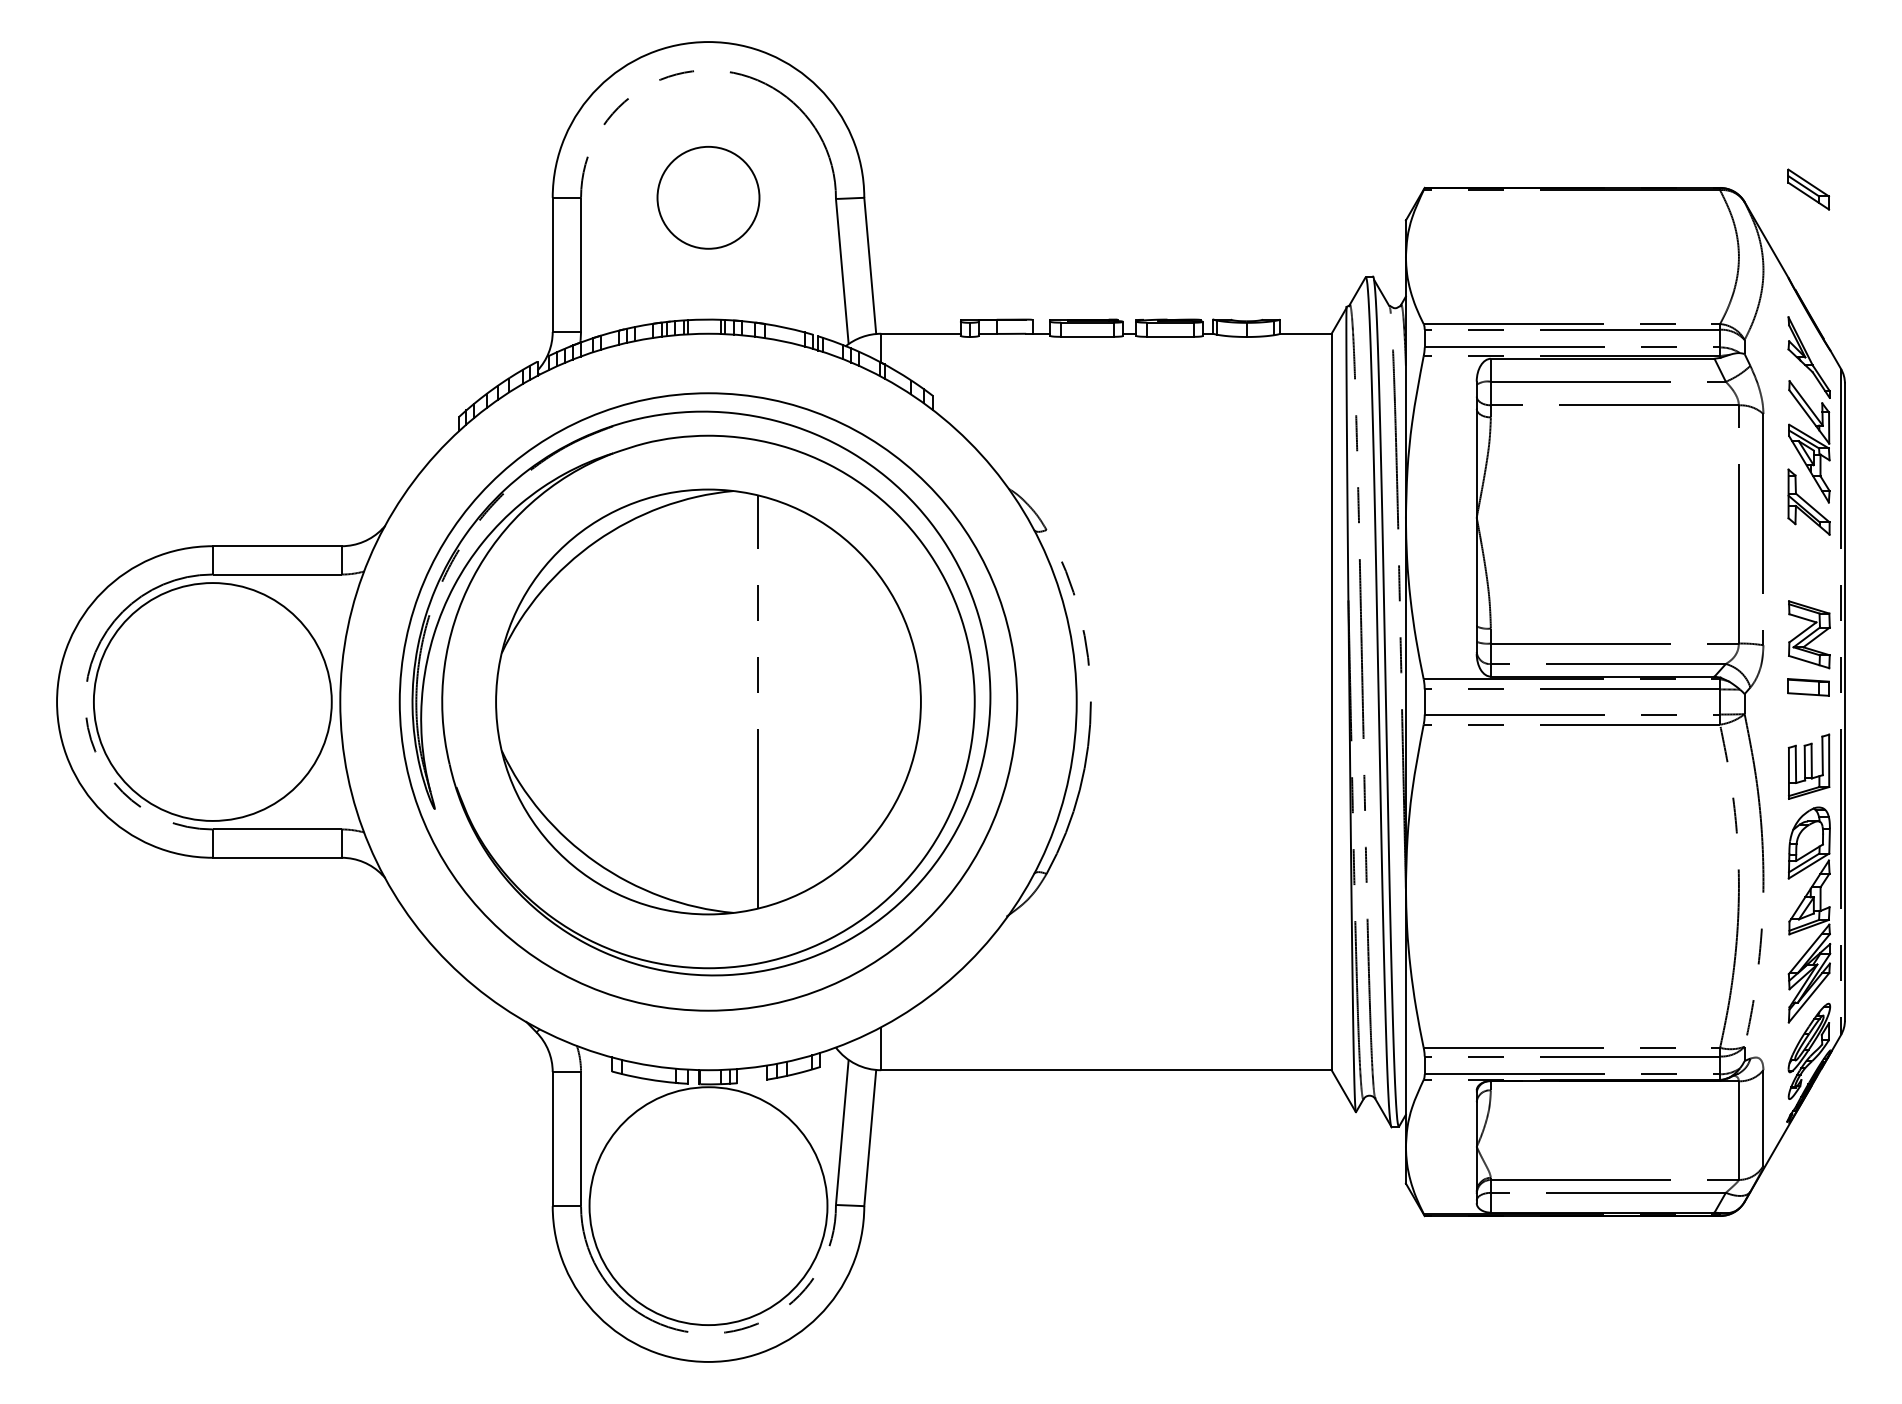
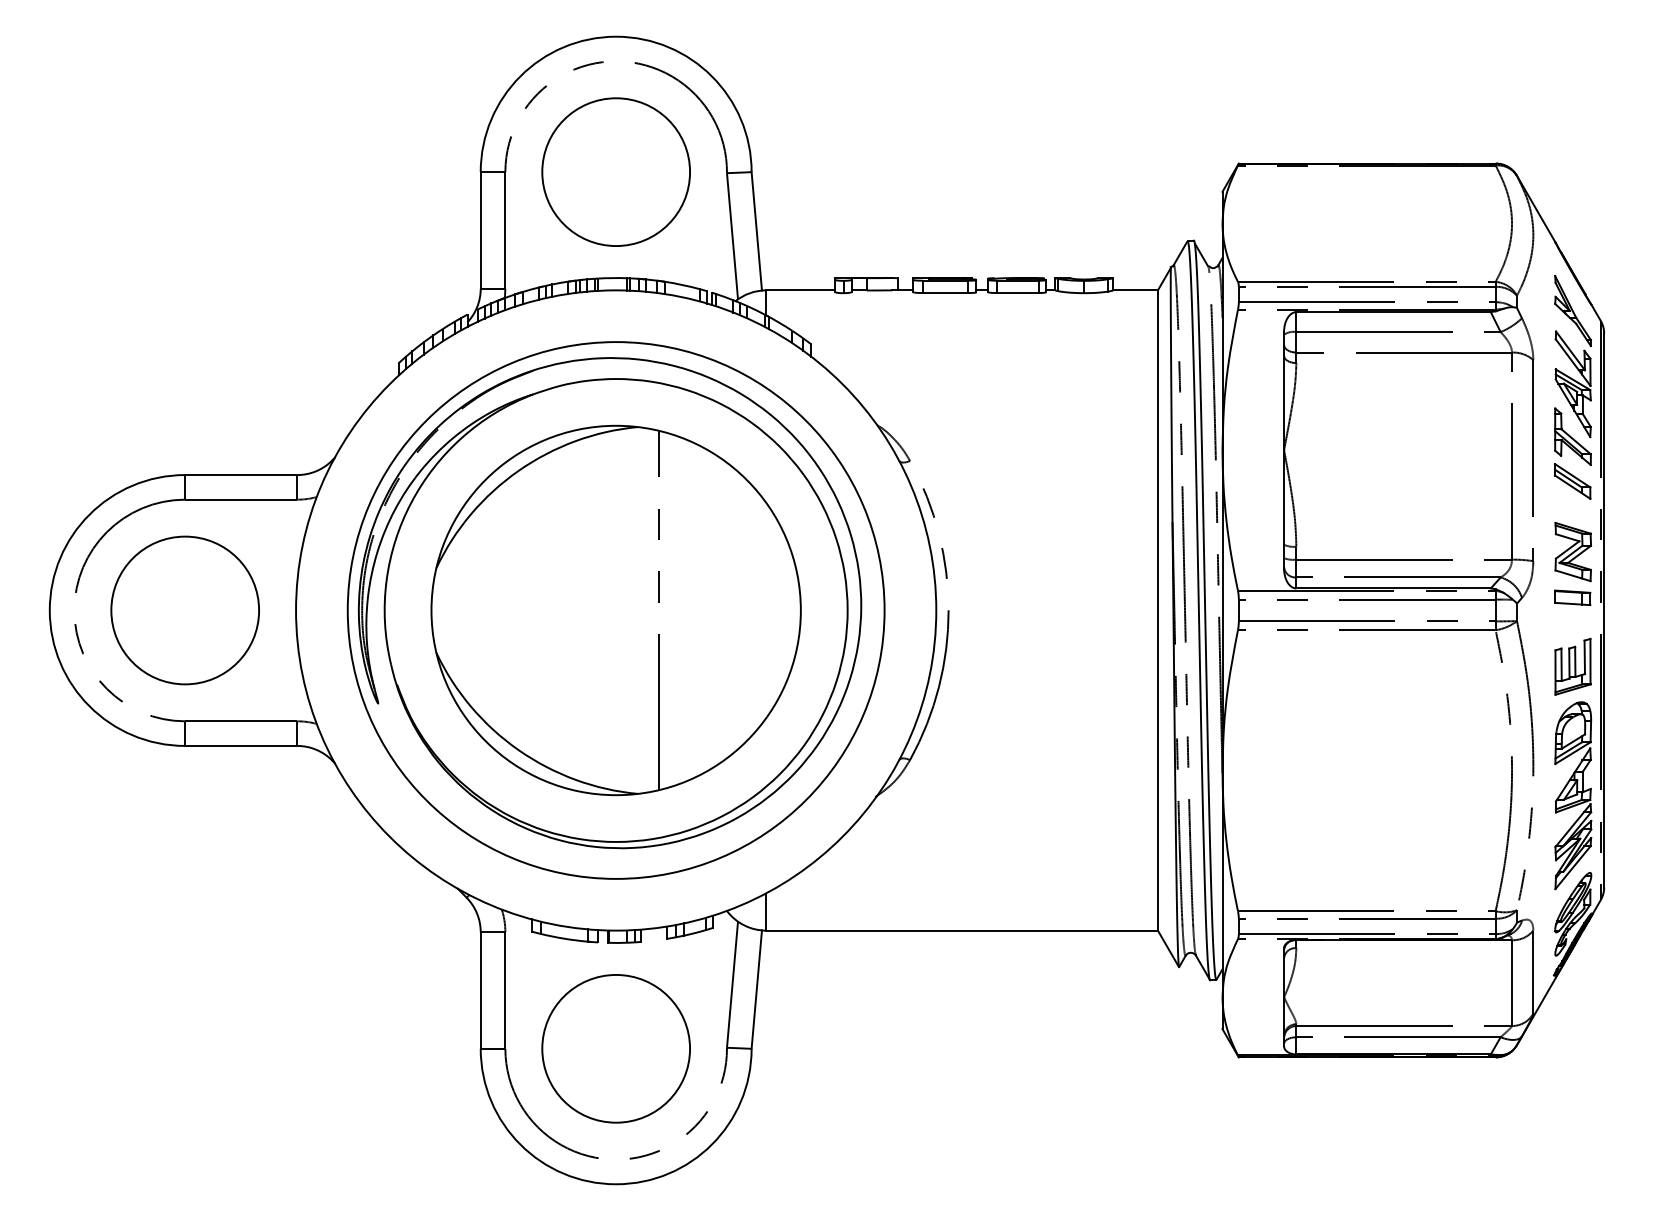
part: (1808, 189) -> (1572, 481), moved
circle: (708, 197) -> (616, 171), size x1.67
circle: (212, 701) -> (184, 610), size x0.71
circle: (708, 1206) -> (616, 1049), size x0.71

